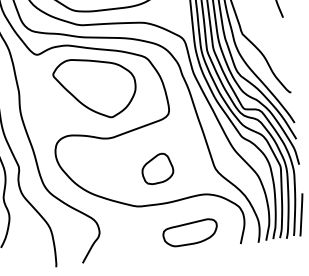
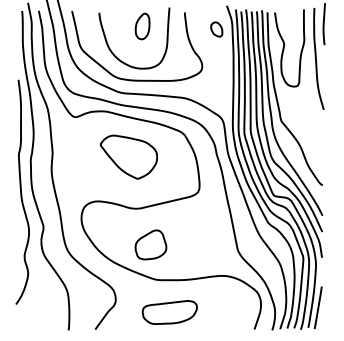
part: (94, 87) -> (128, 156), size x0.7
part: (157, 168) -> (150, 244), moved
part: (190, 233) -> (169, 312), moved

